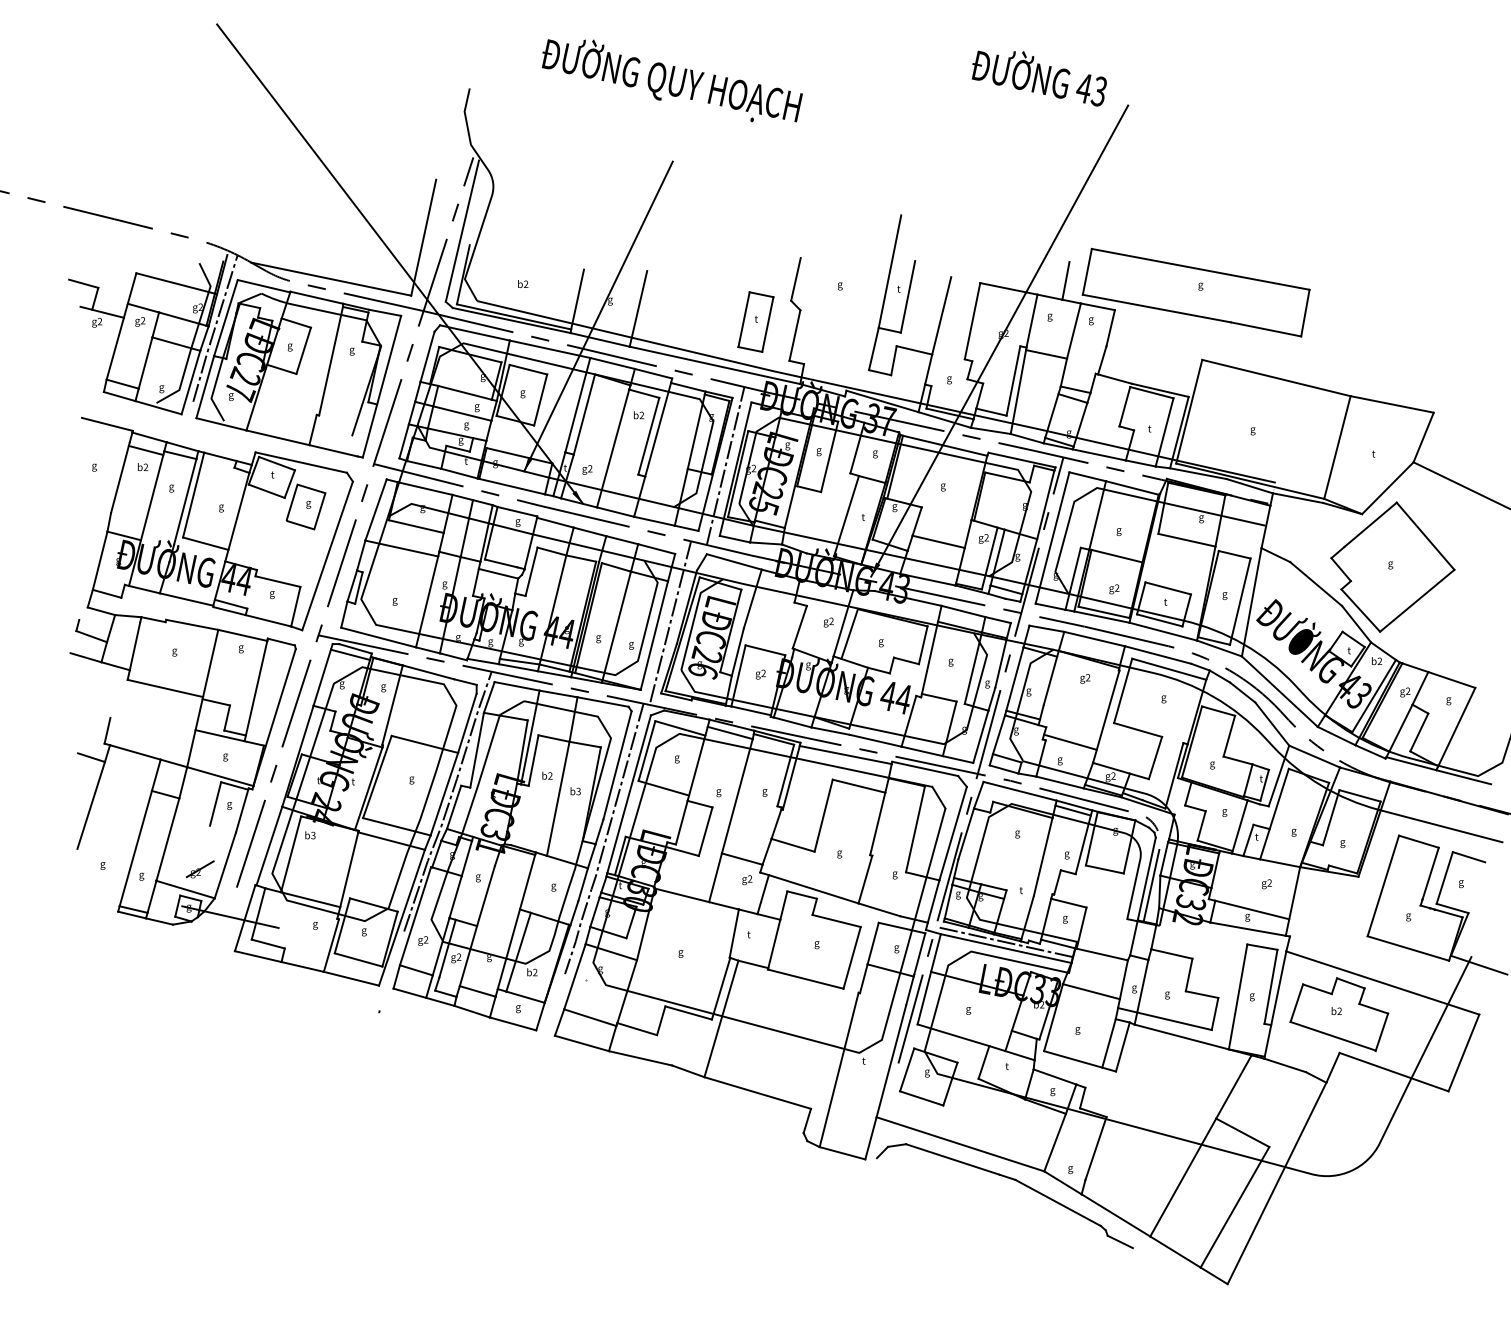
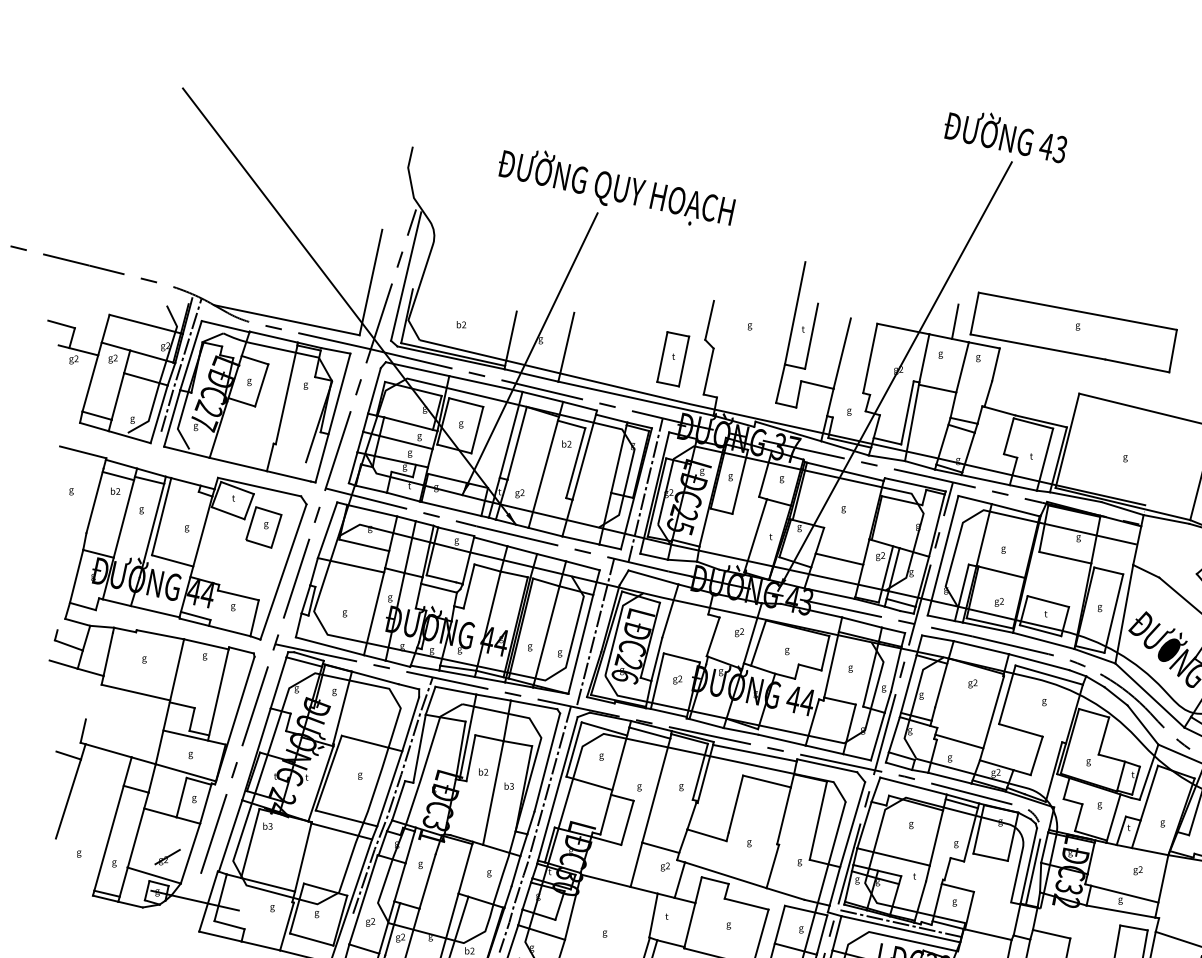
text: (1038, 78) -> (1004, 137), moved
text: (672, 80) -> (617, 187), moved
line: (204, 823) -> (171, 815), added
line: (998, 868) -> (893, 856), added

